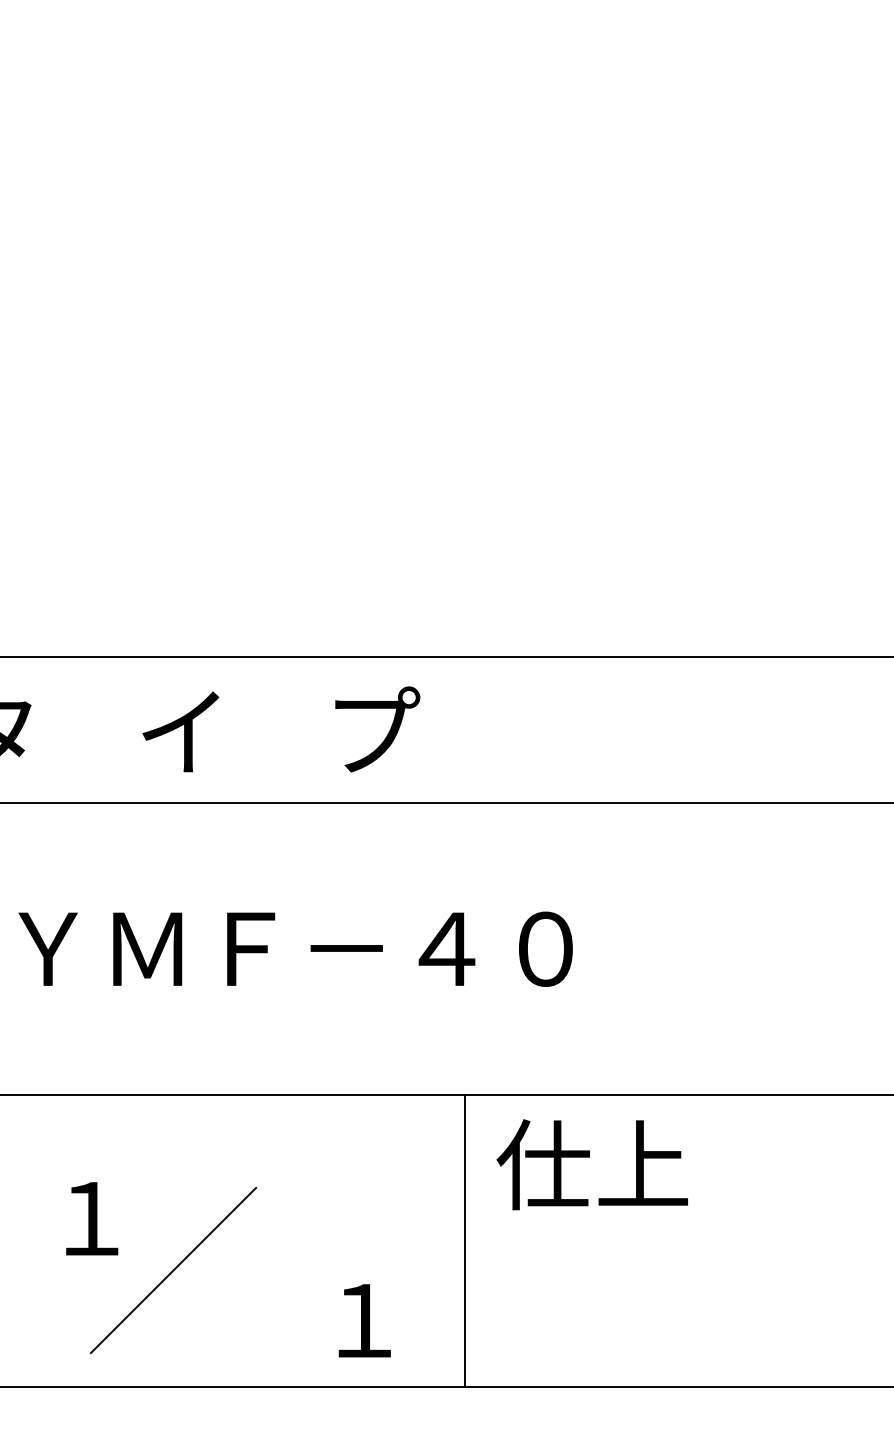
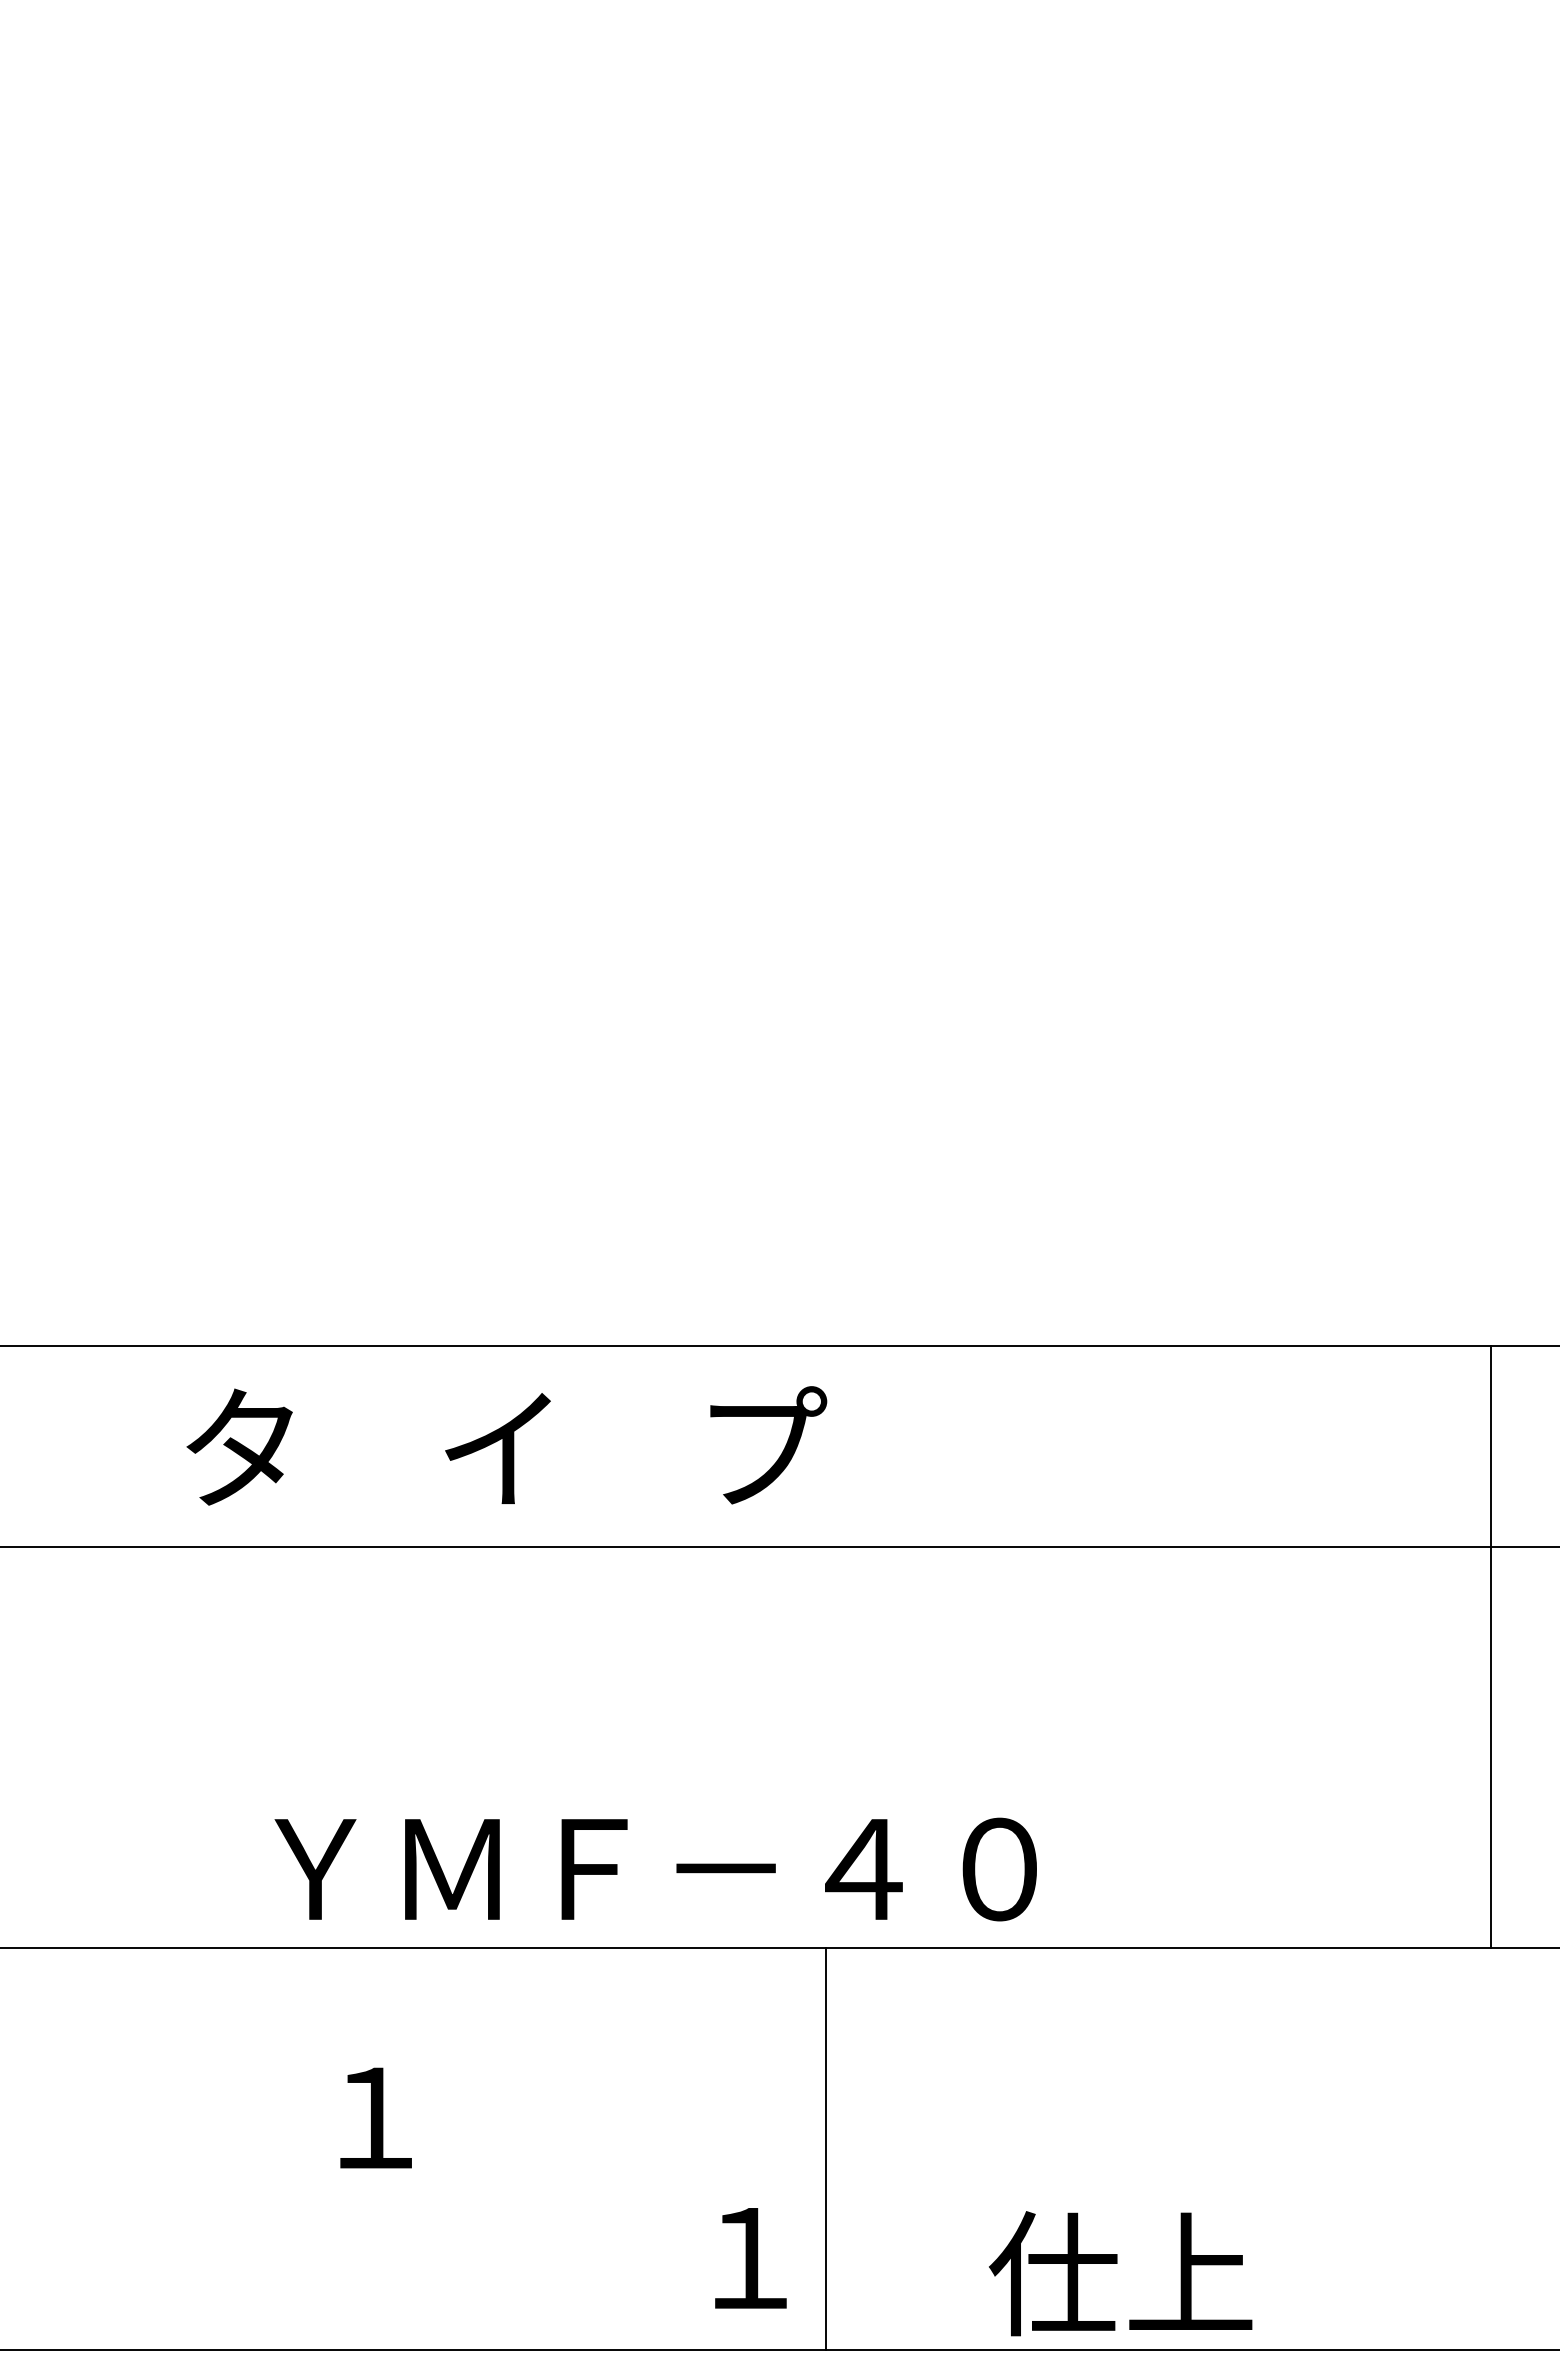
text: (295, 949) -> (655, 1869), moved
text: (592, 1164) -> (1120, 2273), moved
line: (465, 1240) -> (826, 2148), moved
line: (173, 1270) -> (487, 2188), removed

